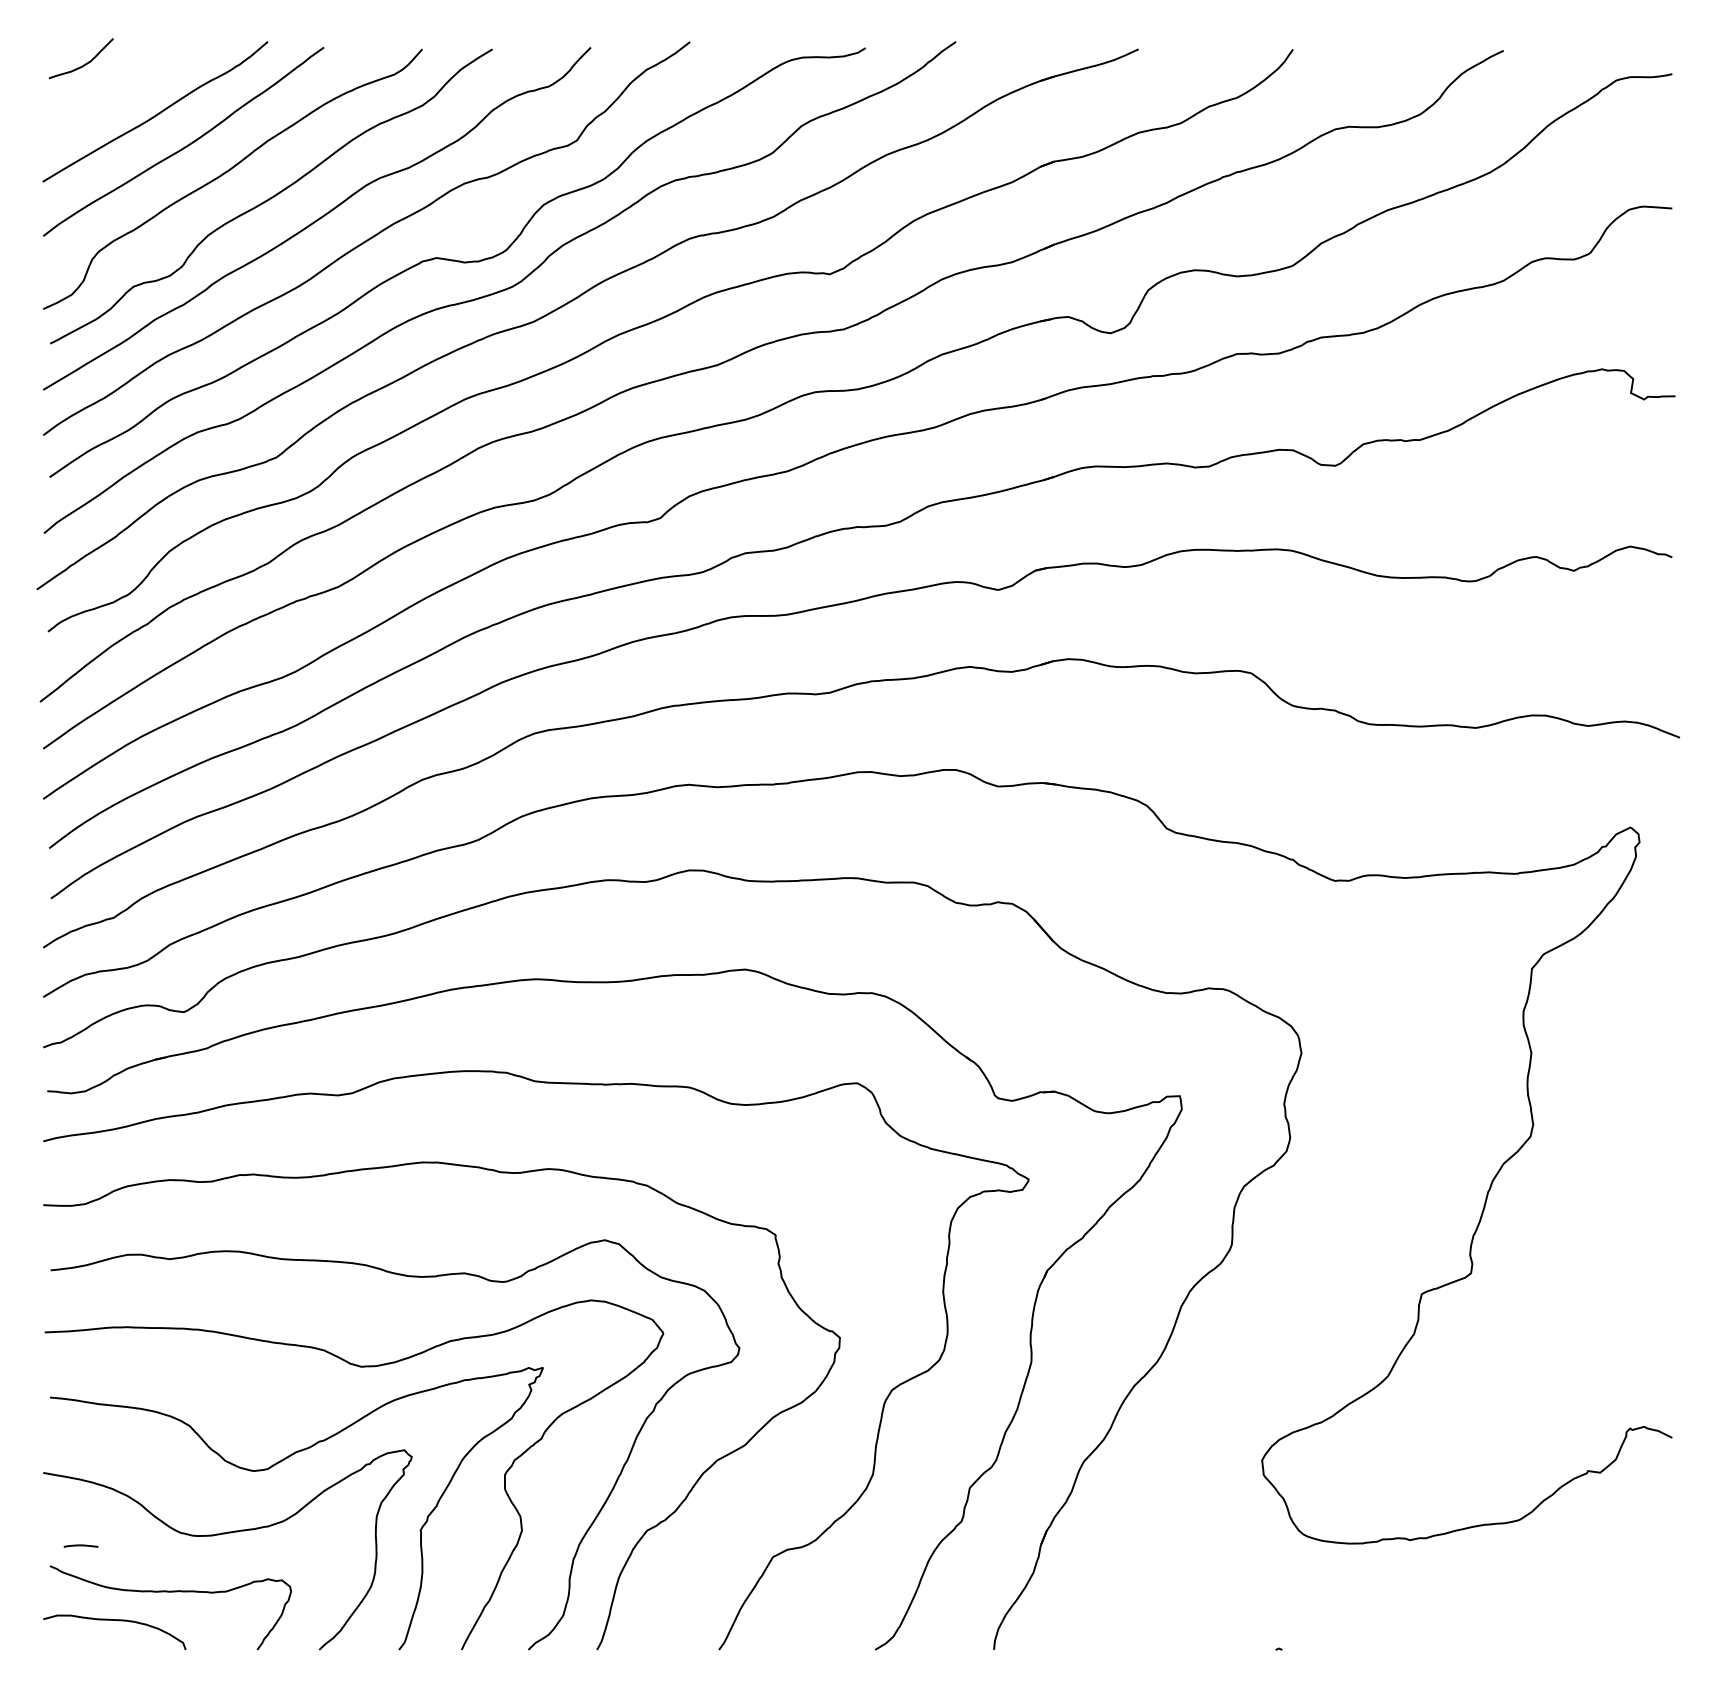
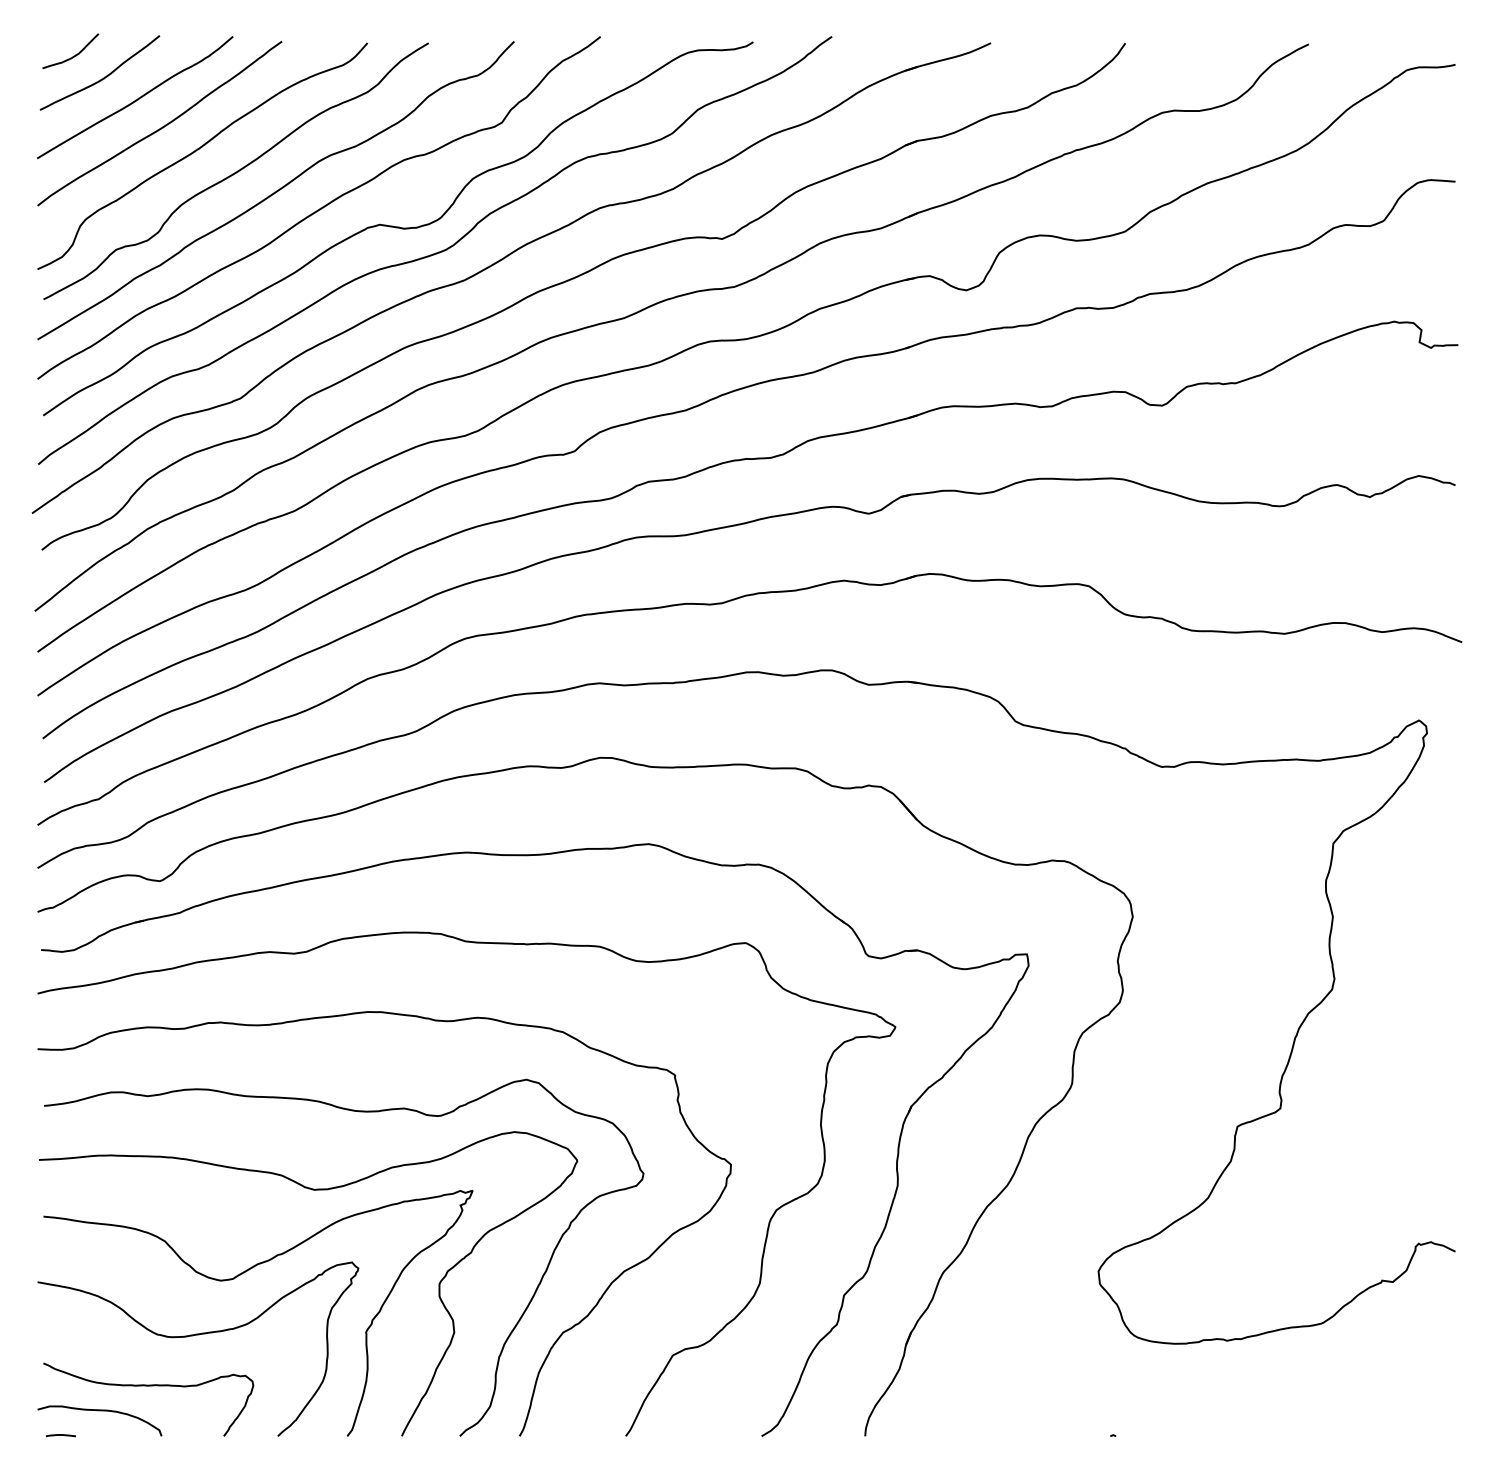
curve: (119, 88) -> (103, 77), added
line: (80, 1545) -> (60, 1435), moved

